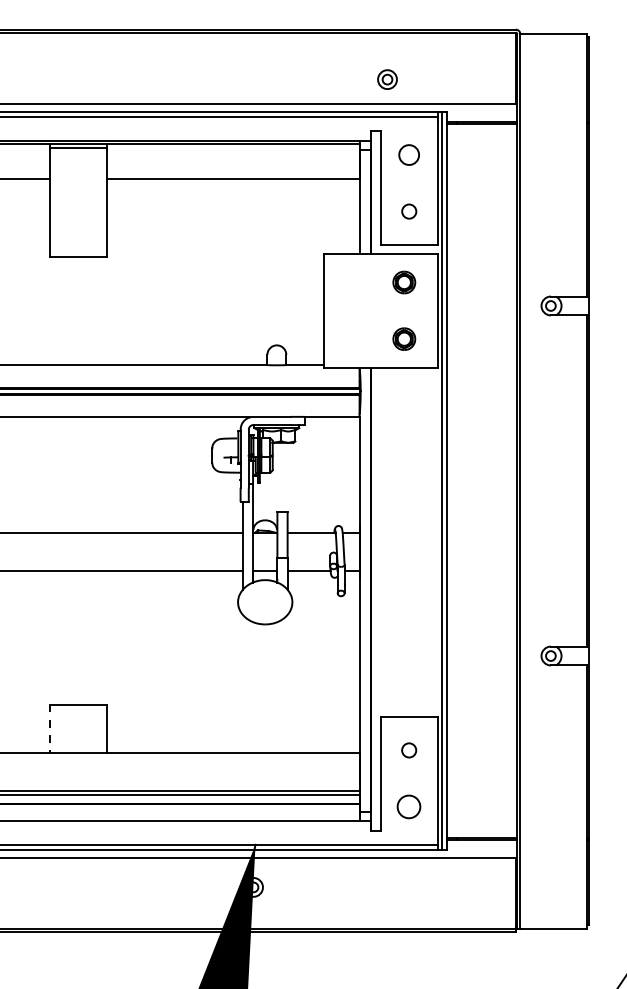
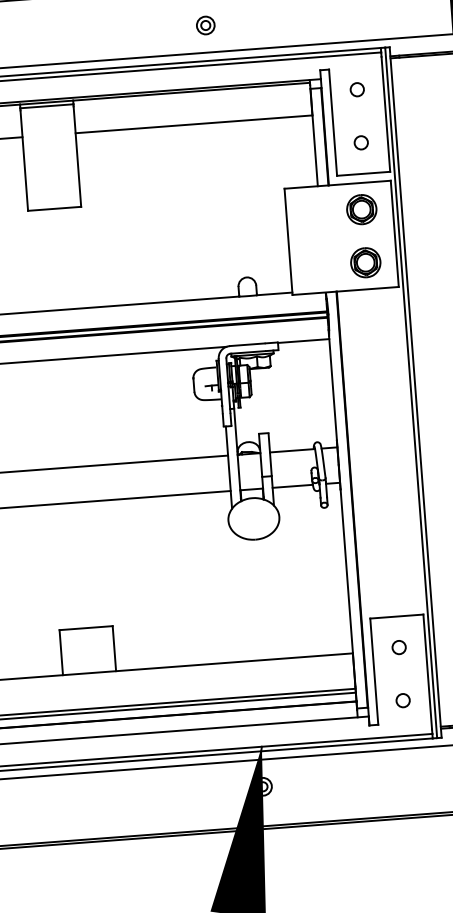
part: (387, 79) -> (205, 25), moved
circle: (409, 154) -> (357, 89), size x0.71
part: (403, 282) -> (360, 209), size x1.43
part: (403, 338) -> (364, 262), size x1.43
line: (50, 729) -> (61, 653), dashed -> solid
circle: (409, 807) -> (403, 700), size x0.62

